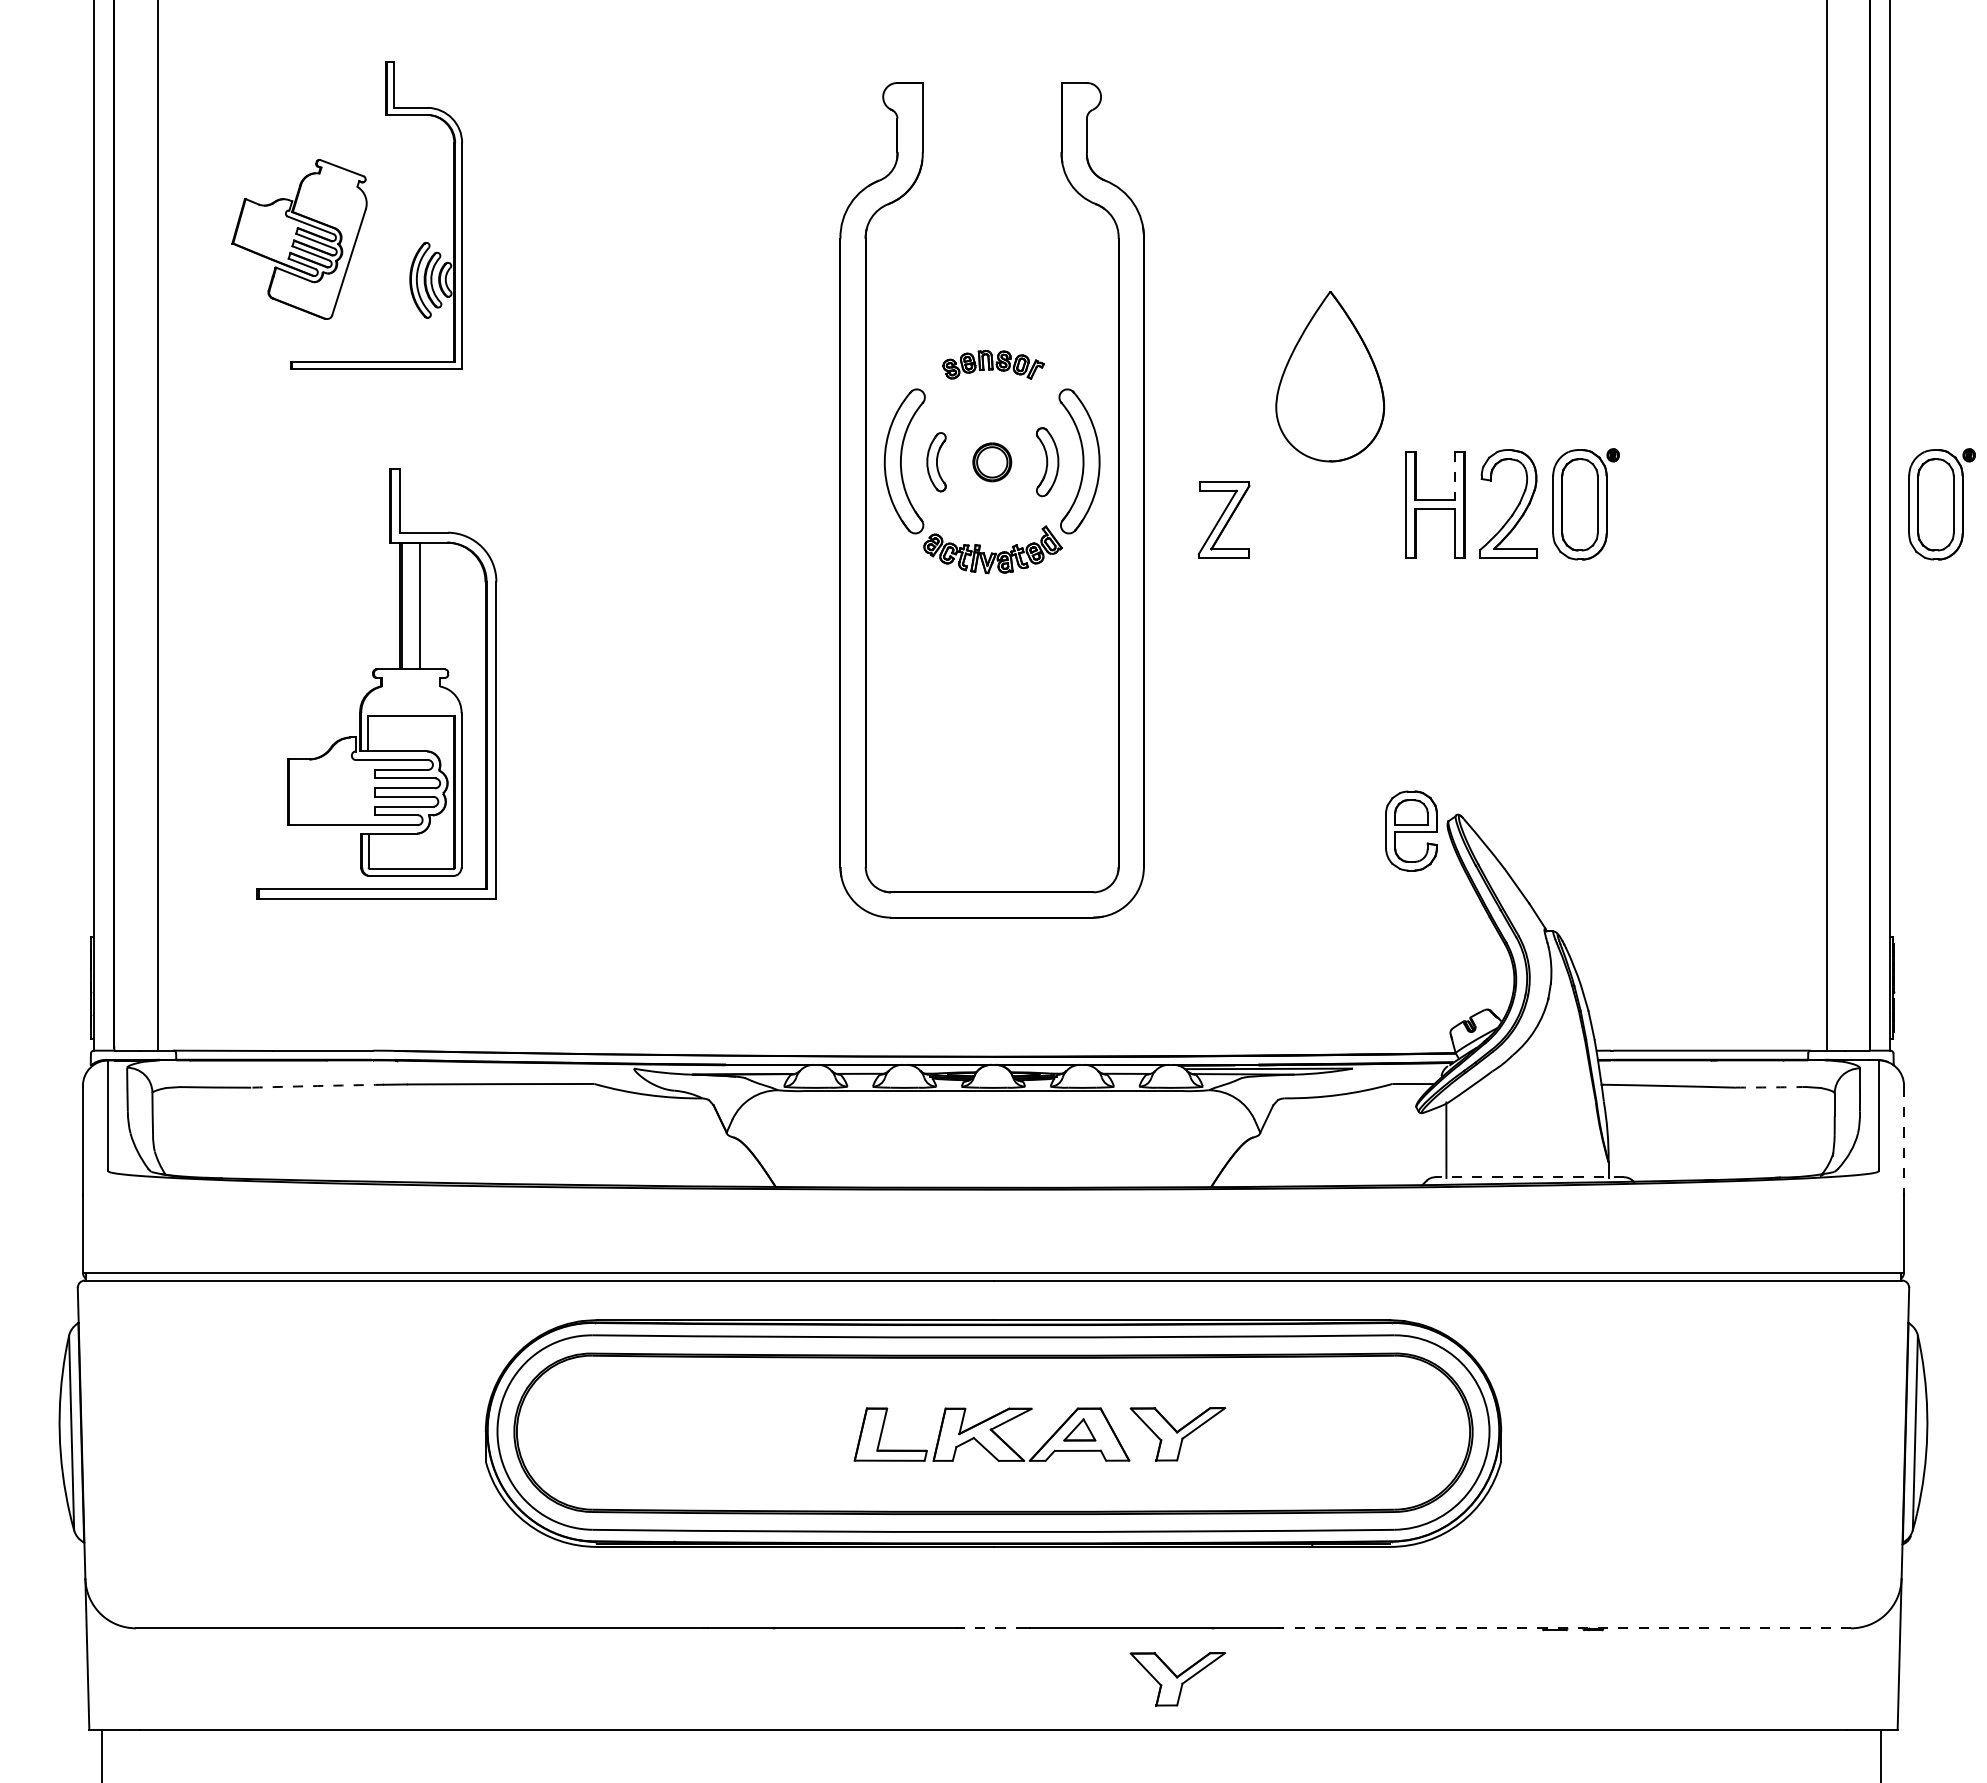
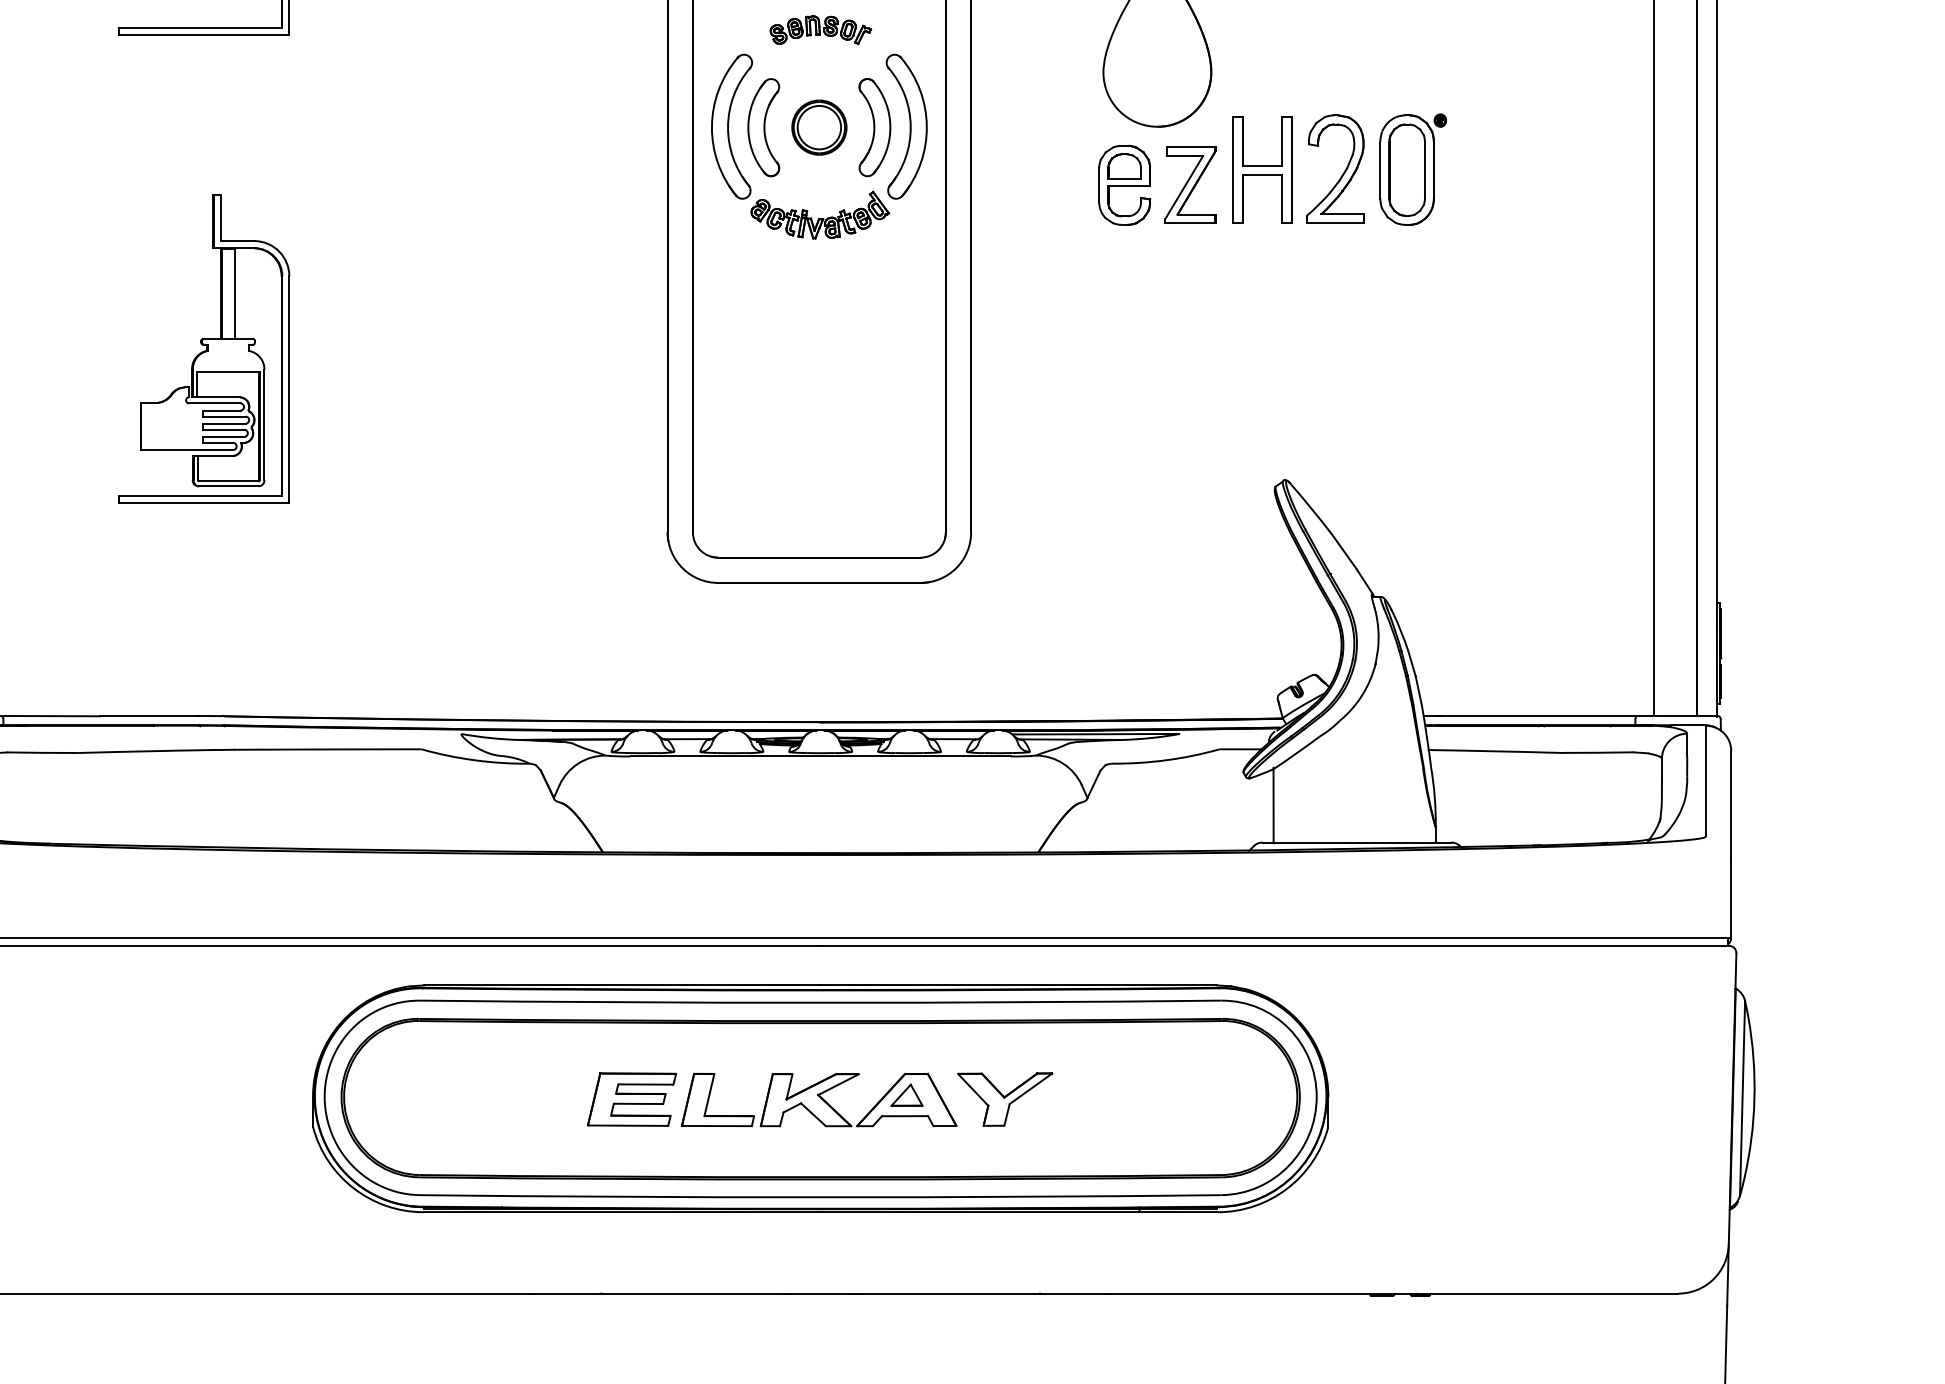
part: (936, 461) -> (763, 126), size x1.67
part: (1047, 461) -> (874, 126), size x1.43
part: (992, 462) -> (819, 127), size x1.43
line: (1455, 476) -> (1282, 141), dashed -> solid
part: (1941, 504) -> (1768, 169), removed
part: (1224, 519) -> (1190, 184), moved
part: (376, 683) -> (203, 348), size x0.71
part: (1411, 830) -> (1124, 184), moved
arc: (317, 1086) -> (144, 751), dashed -> solid
arc: (1771, 1087) -> (1598, 752), dashed -> solid
line: (1904, 1140) -> (1731, 805), dashed -> solid
line: (1529, 1177) -> (1356, 842), dashed -> solid
part: (804, 1434) -> (631, 1099), added
line: (992, 1628) -> (819, 1293), dashed -> solid
line: (1566, 1628) -> (1393, 1293), dashed -> solid
part: (1177, 1679) -> (1004, 1344), removed

